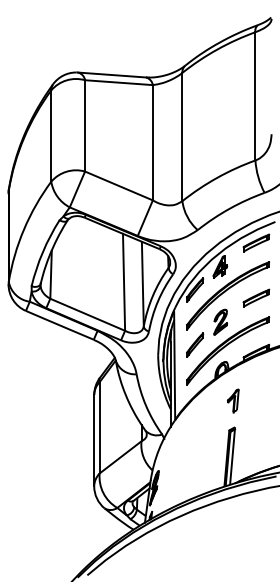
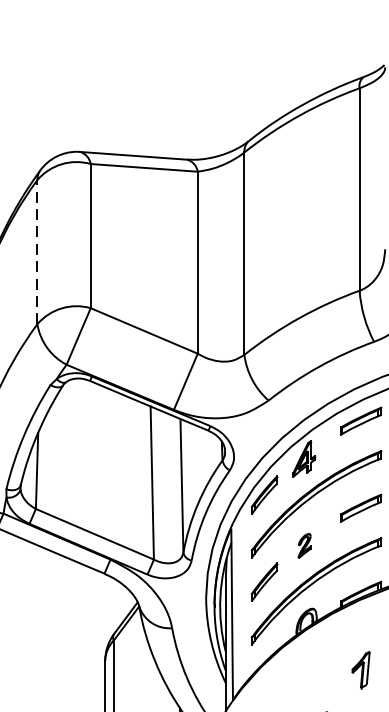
line: (51, 136) -> (37, 252), solid -> dashed
part: (220, 321) -> (304, 544), size x0.6
part: (233, 400) -> (361, 669), moved

